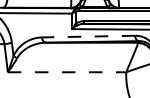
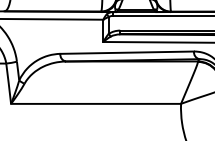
line: (88, 36) -> (126, 52), dashed -> solid
line: (67, 72) -> (96, 104), dashed -> solid

